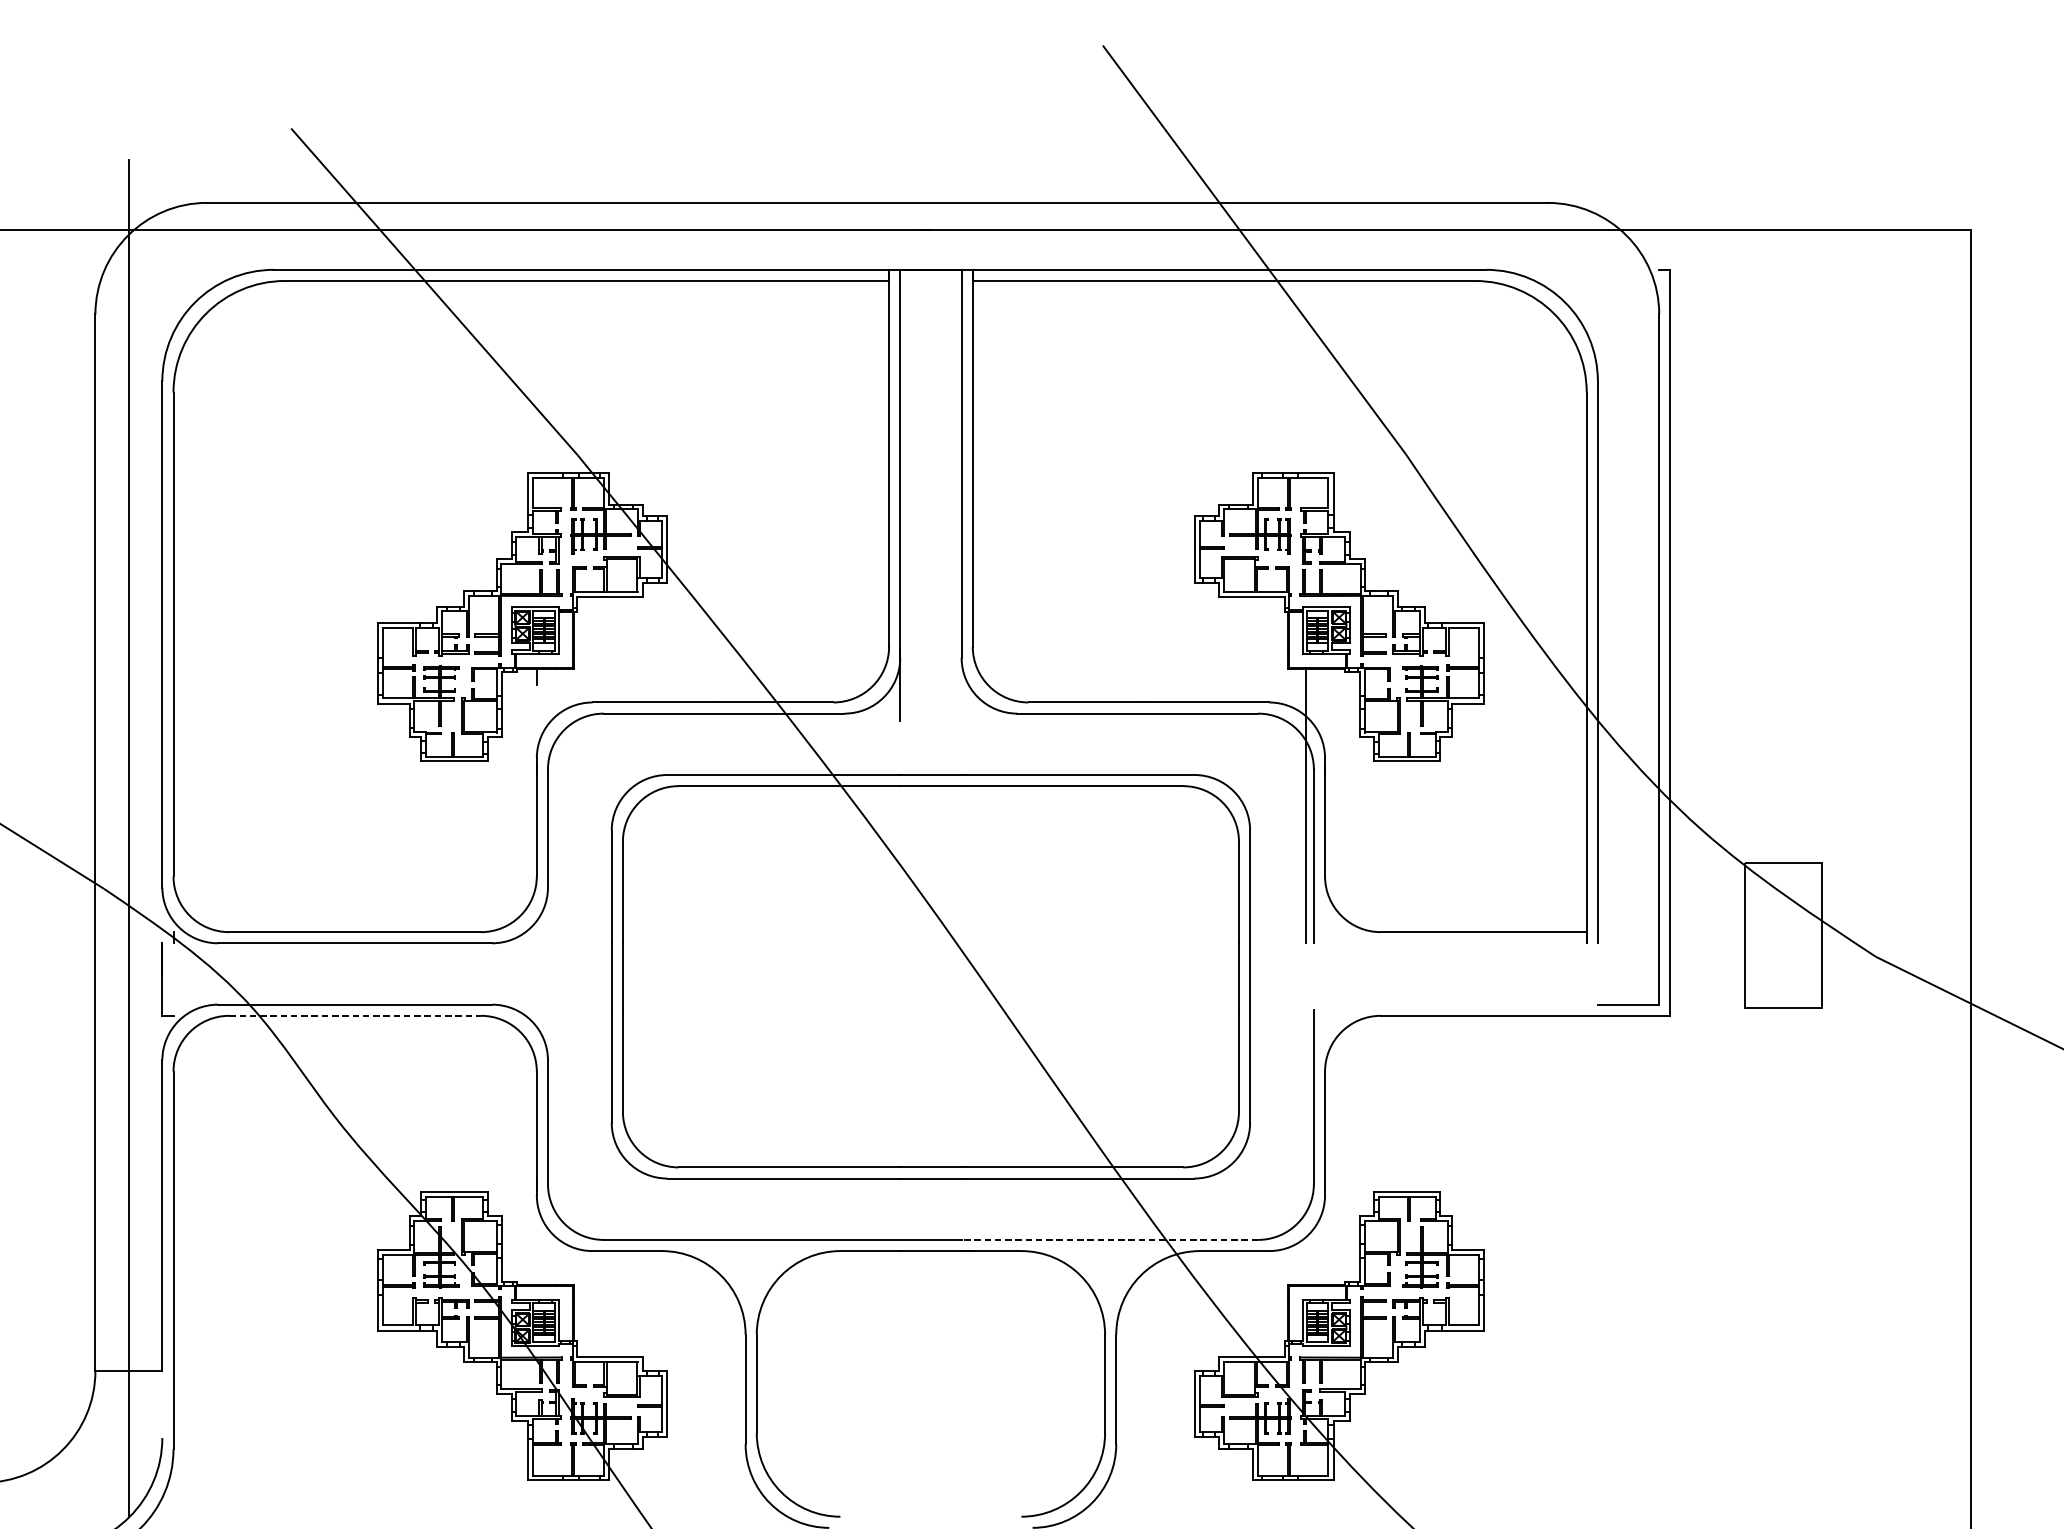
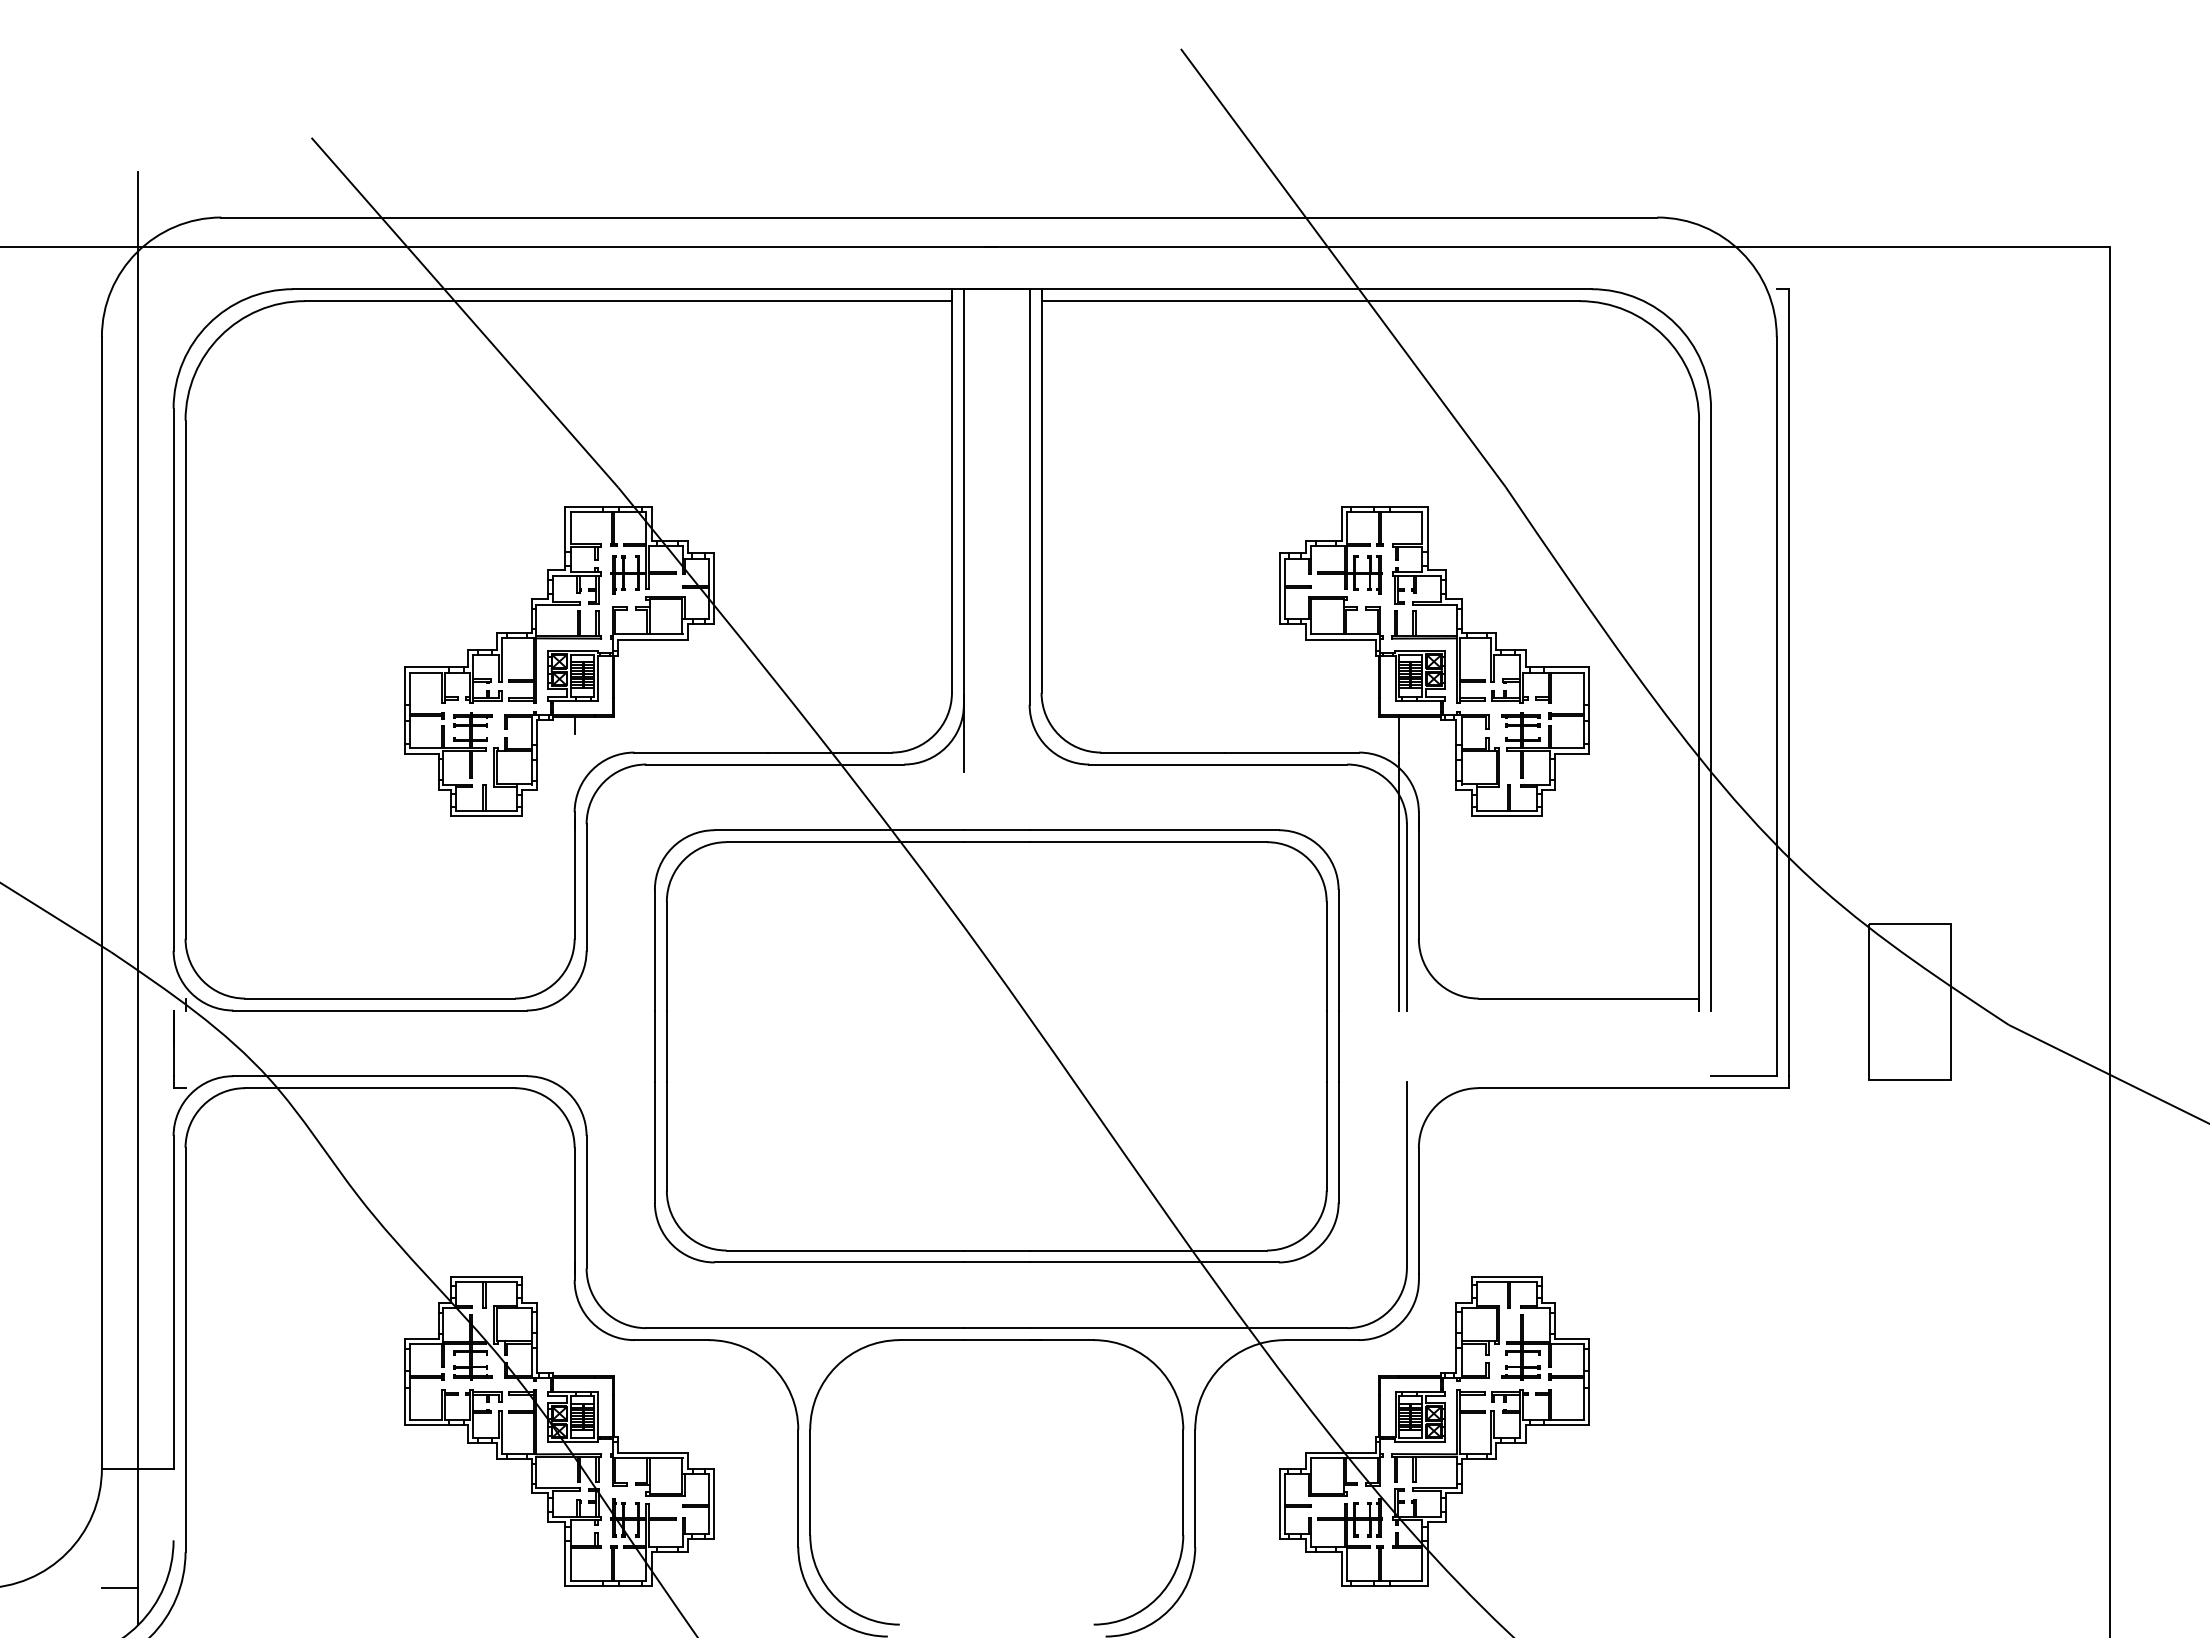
line: (355, 1016) -> (380, 1088), dashed -> solid
line: (1109, 1240) -> (1188, 1328), dashed -> solid
line: (111, 1482) -> (119, 1588), added

